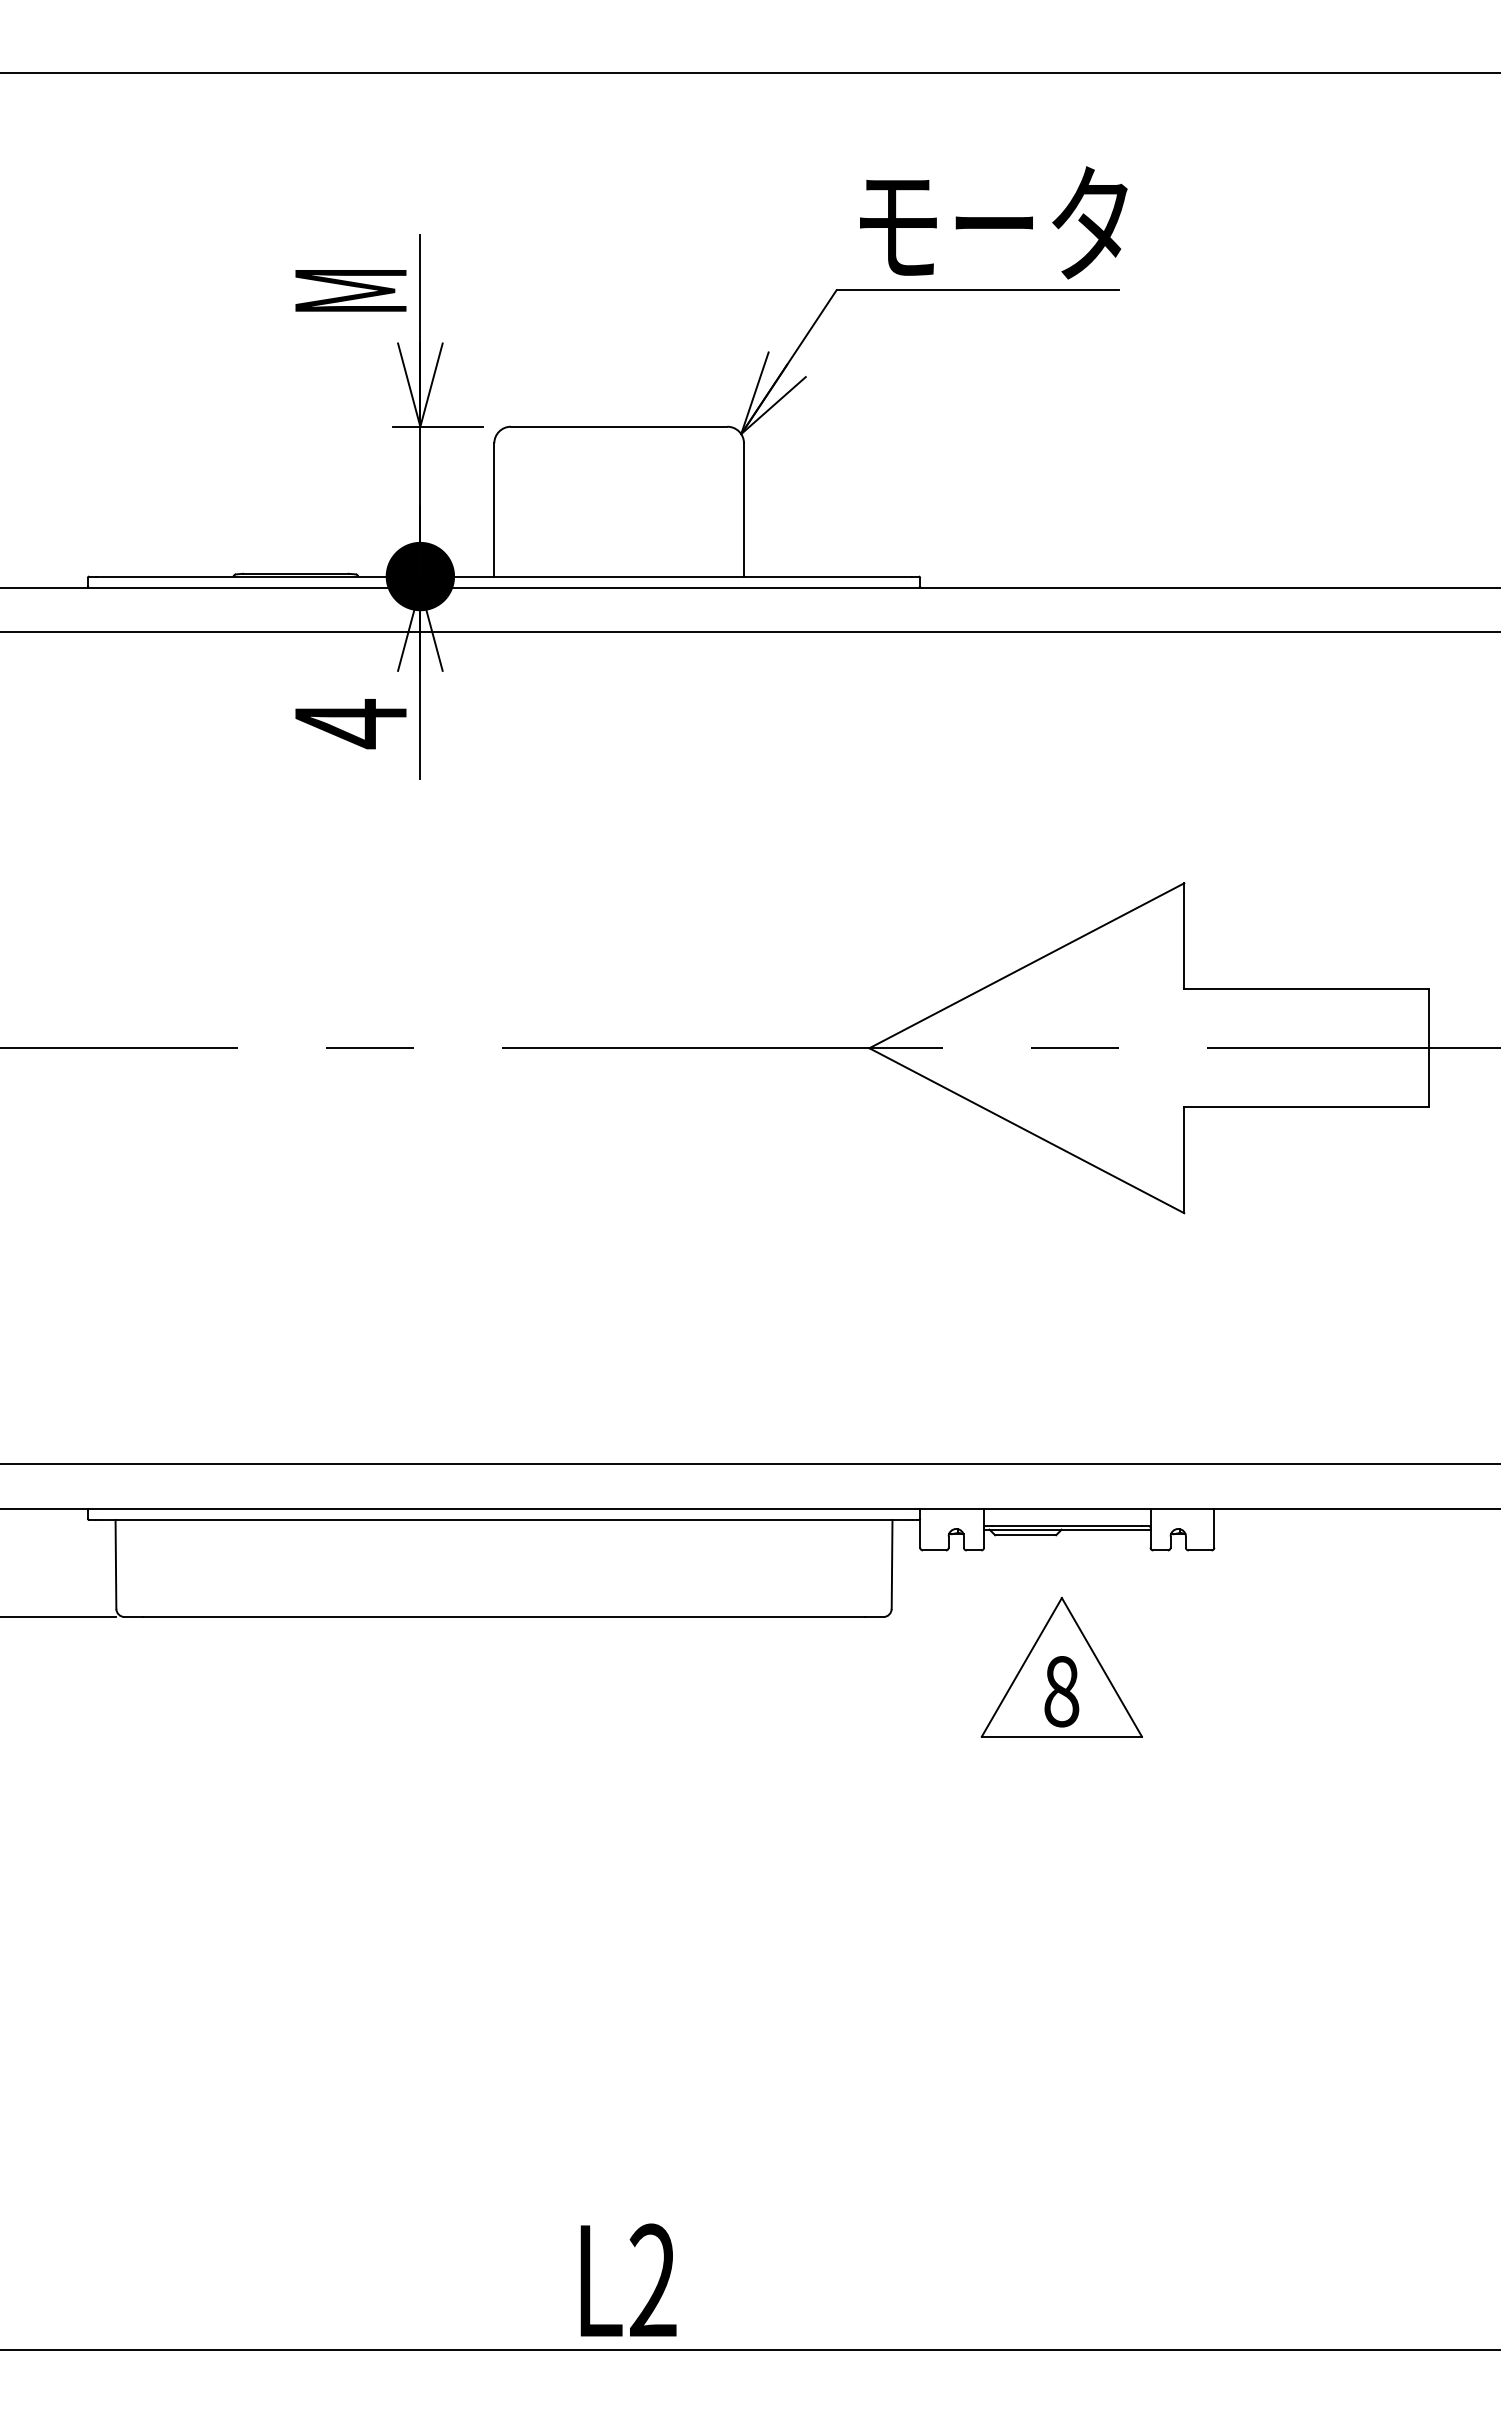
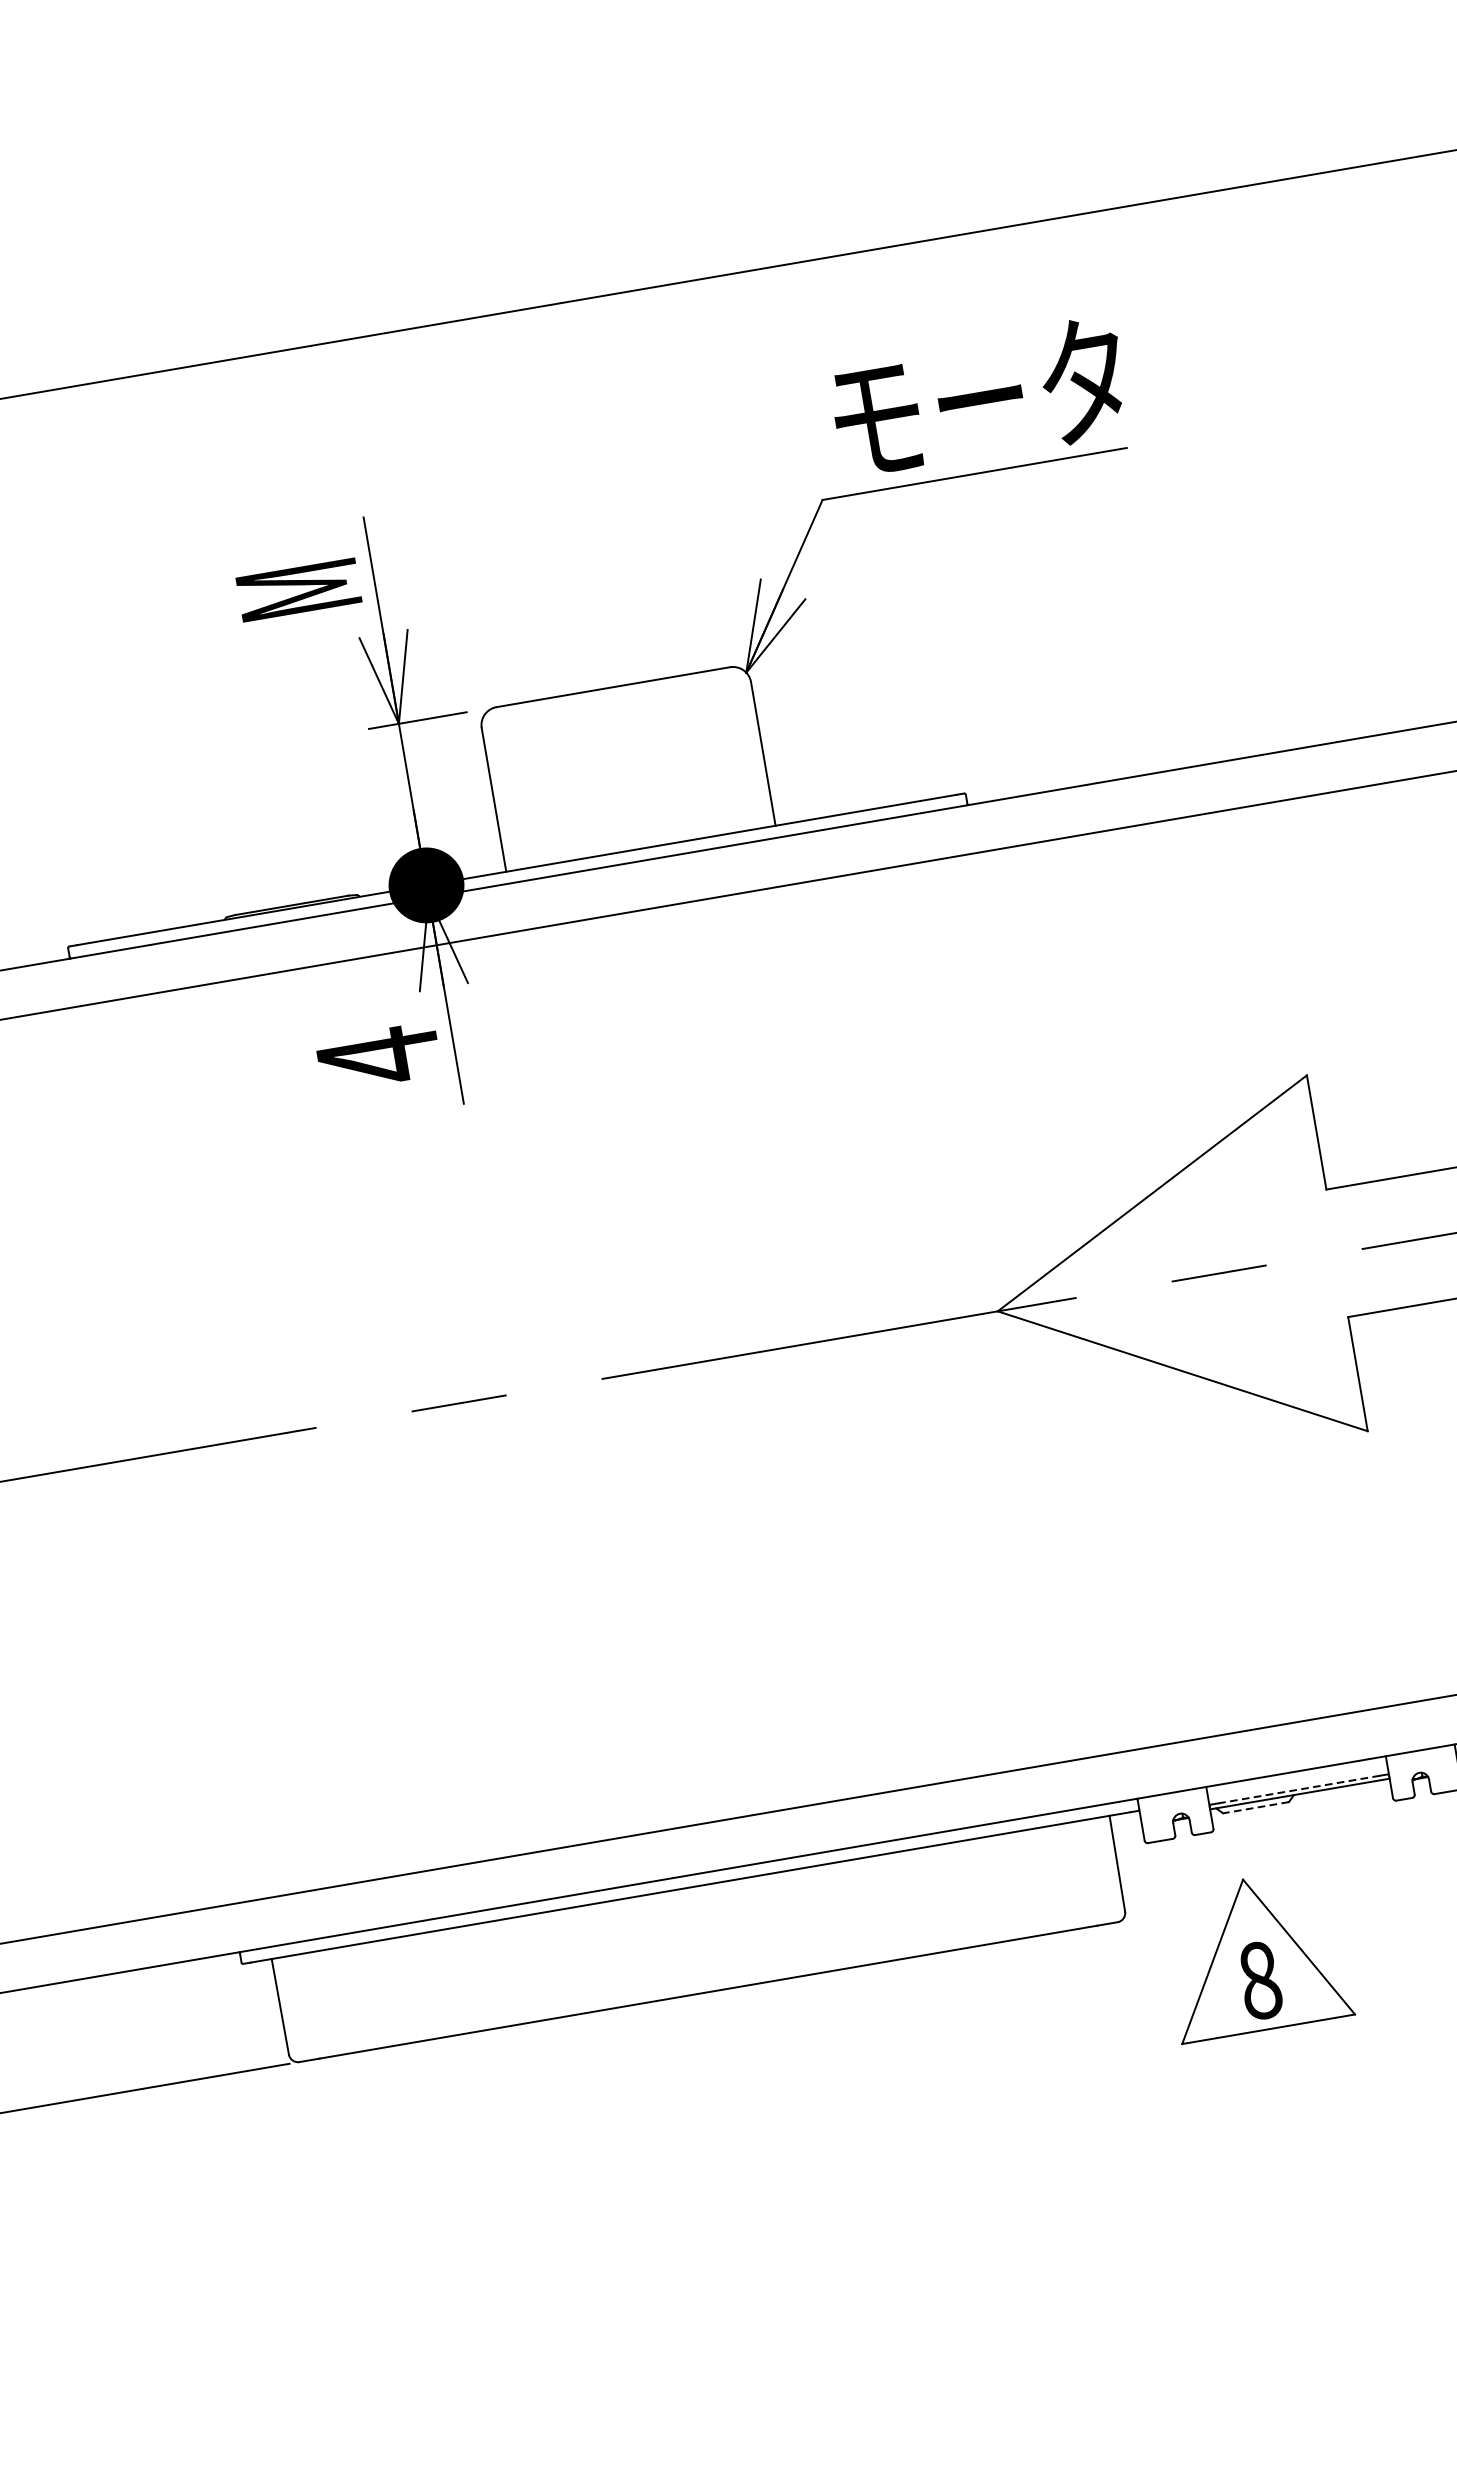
line: (1067, 1525) -> (1299, 1789), solid -> dashed
line: (1025, 1535) -> (1255, 1808), solid -> dashed
part: (1061, 1667) -> (1255, 1954), moved

